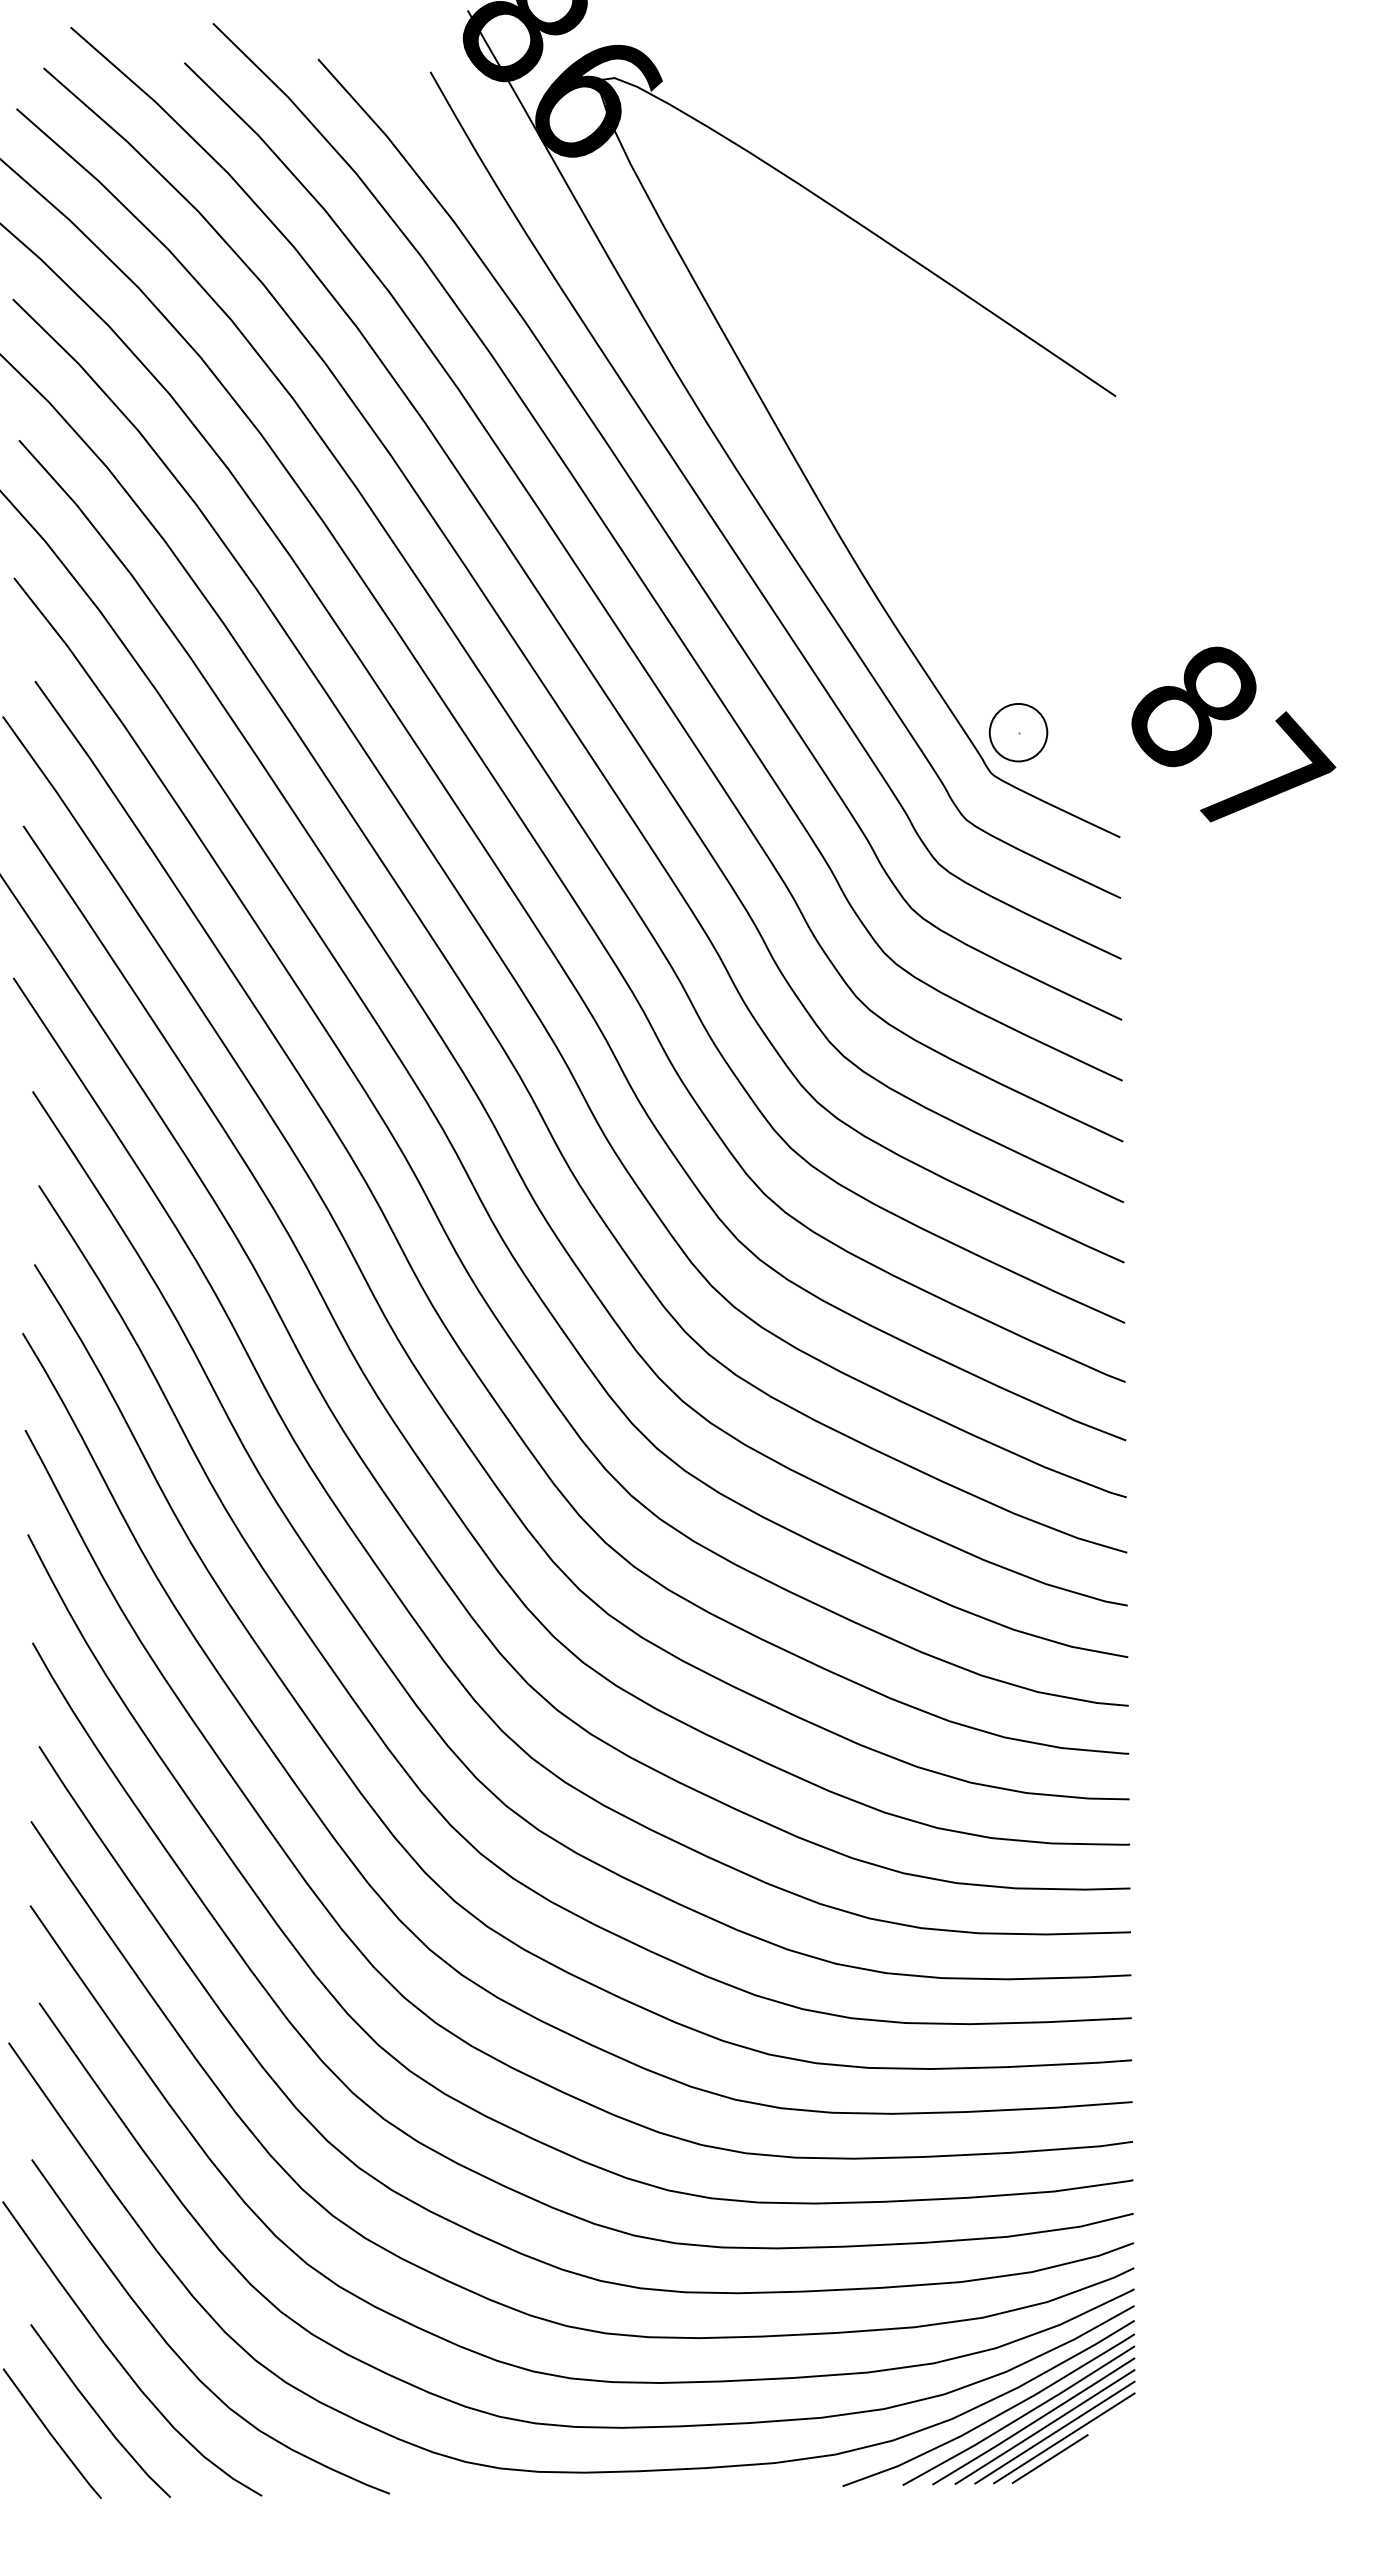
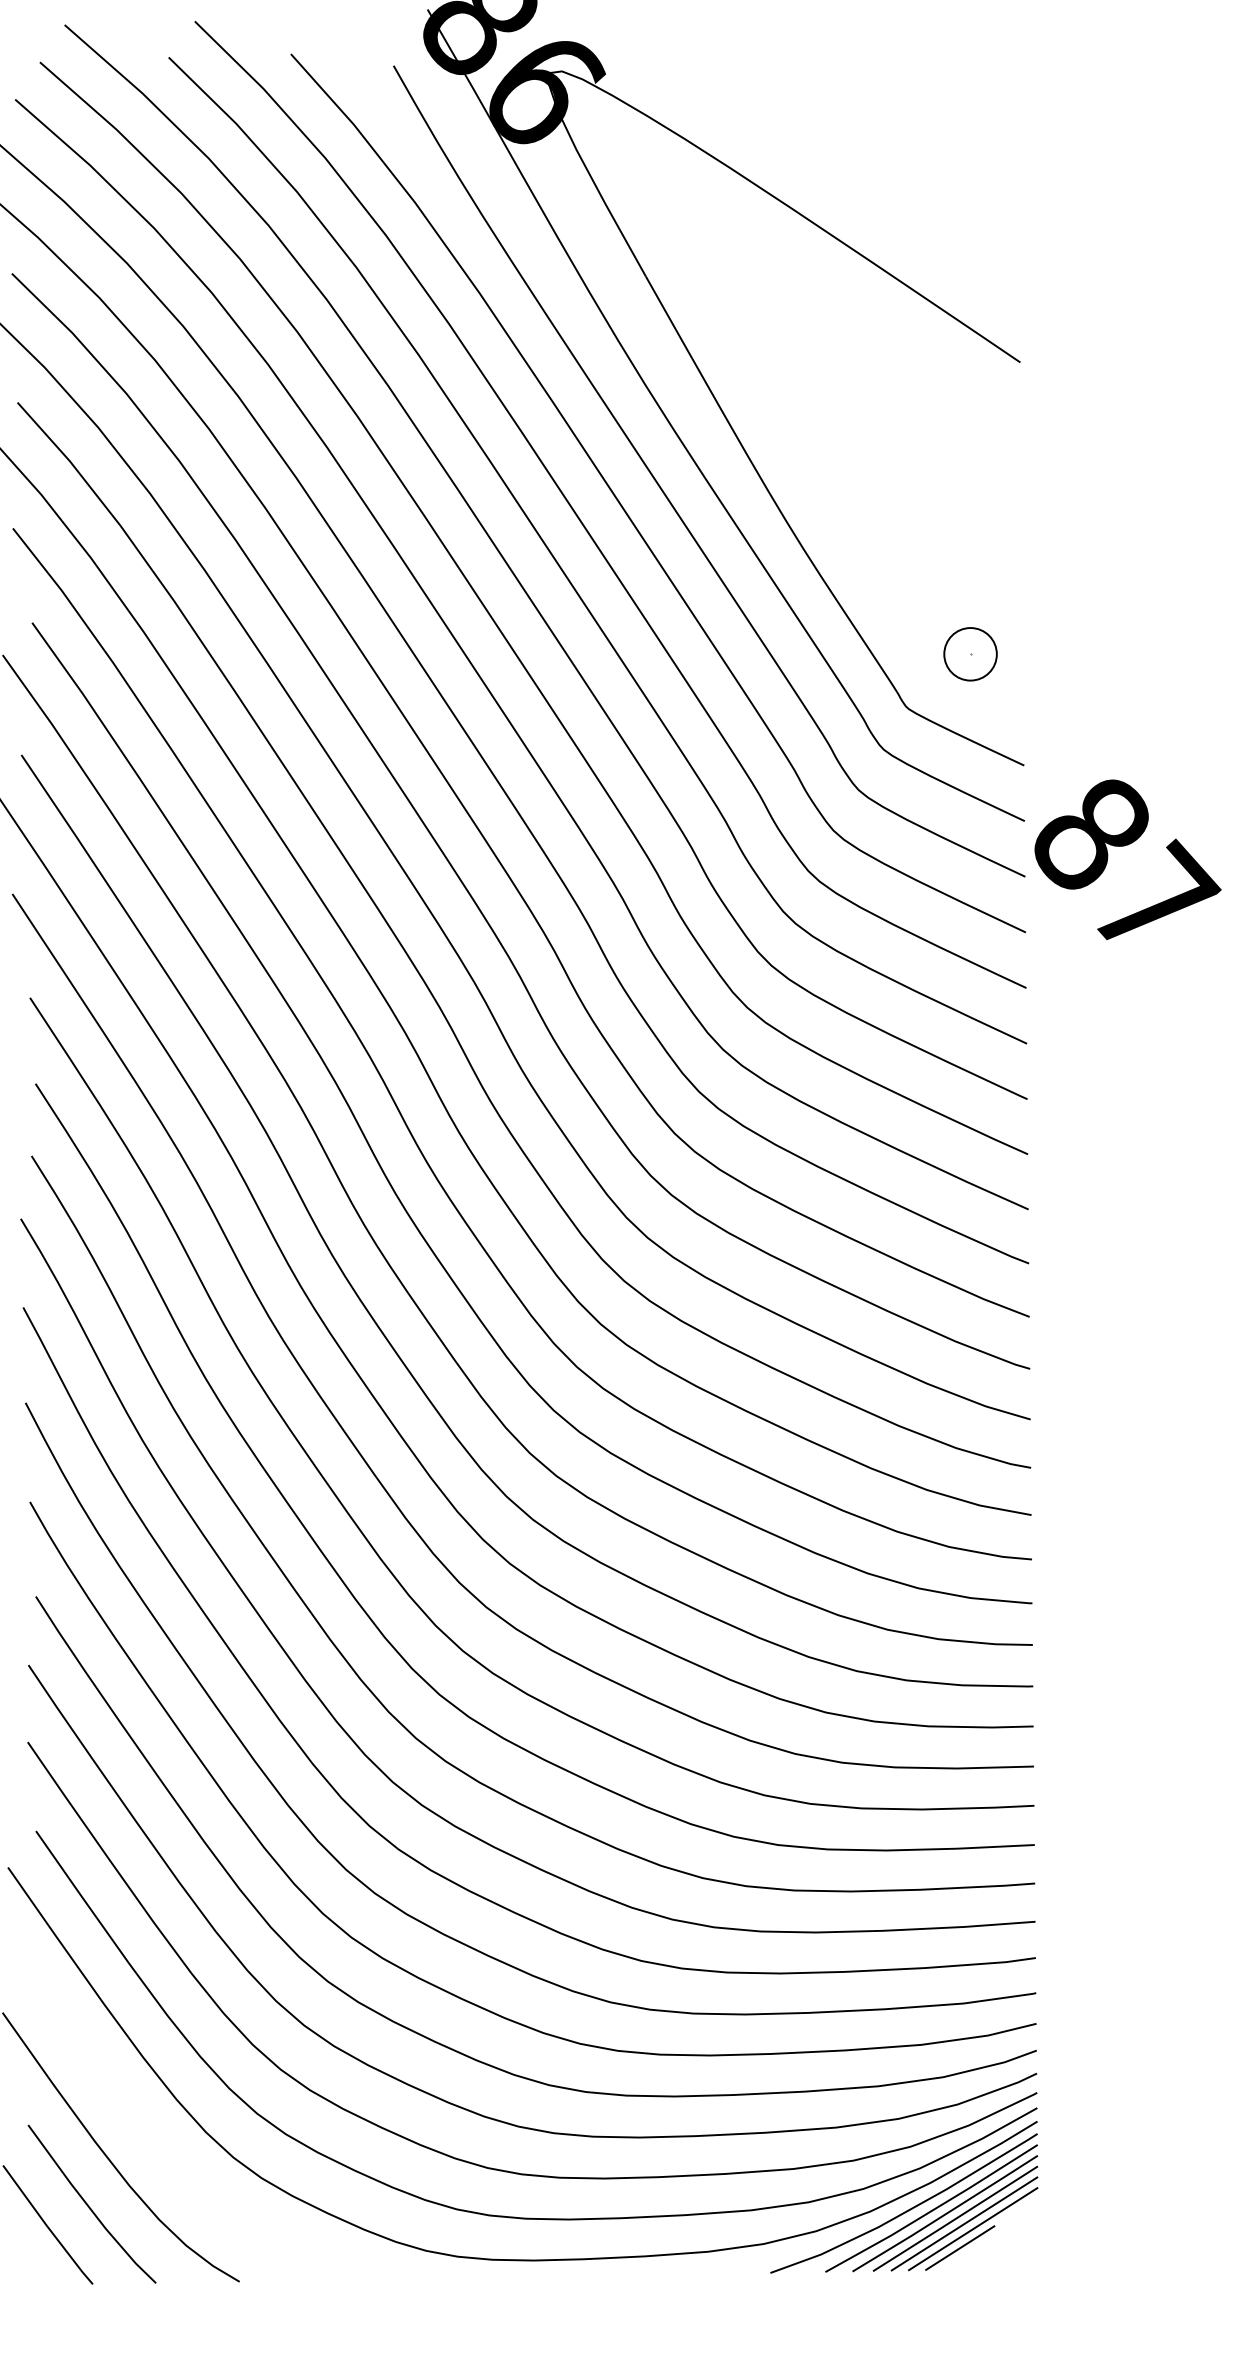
part: (1018, 732) -> (970, 654), moved
text: (1233, 734) -> (1127, 859), moved
curve: (178, 2354) -> (163, 2152), removed

